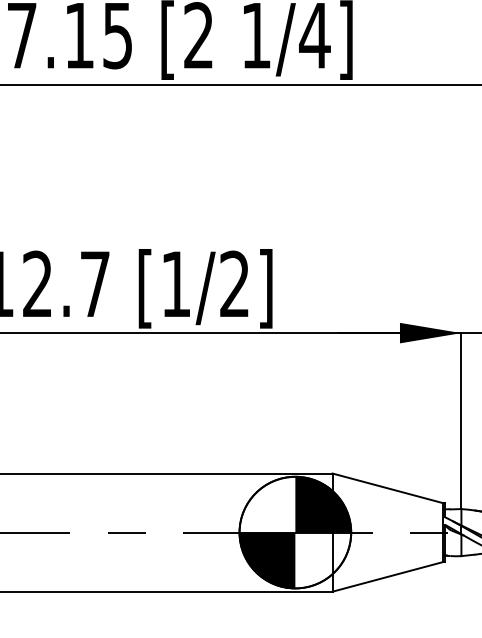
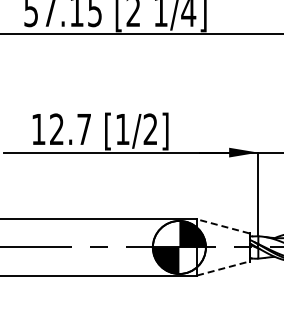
line: (386, 488) -> (222, 226), solid -> dashed
line: (388, 576) -> (223, 268), solid -> dashed

